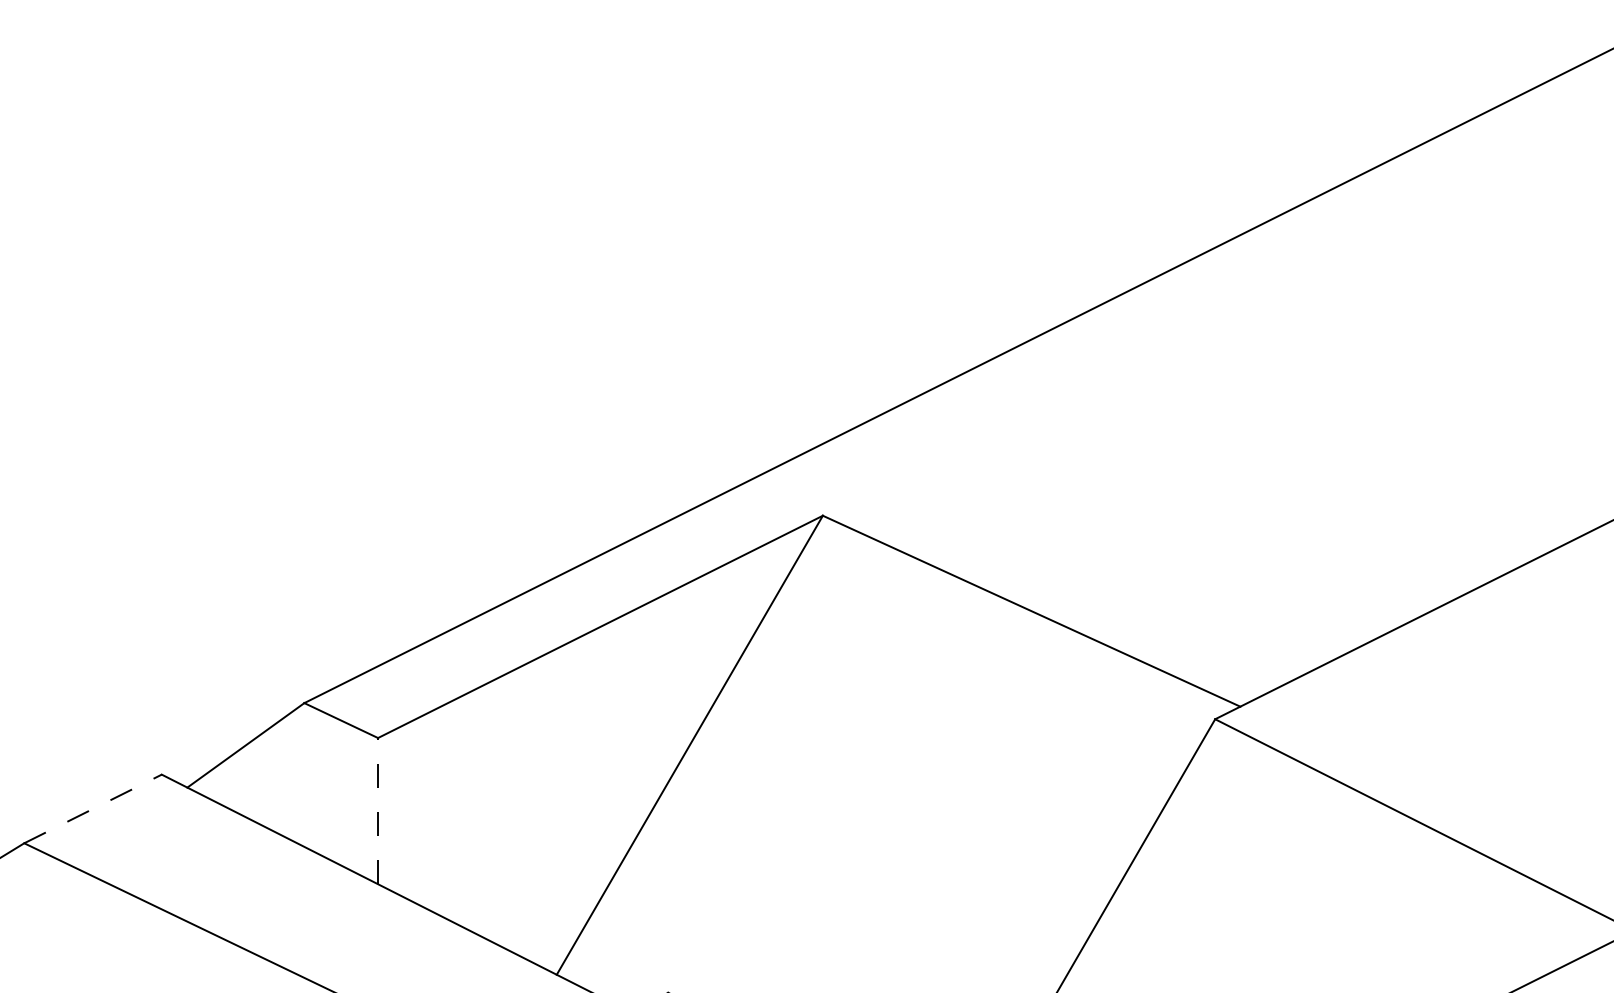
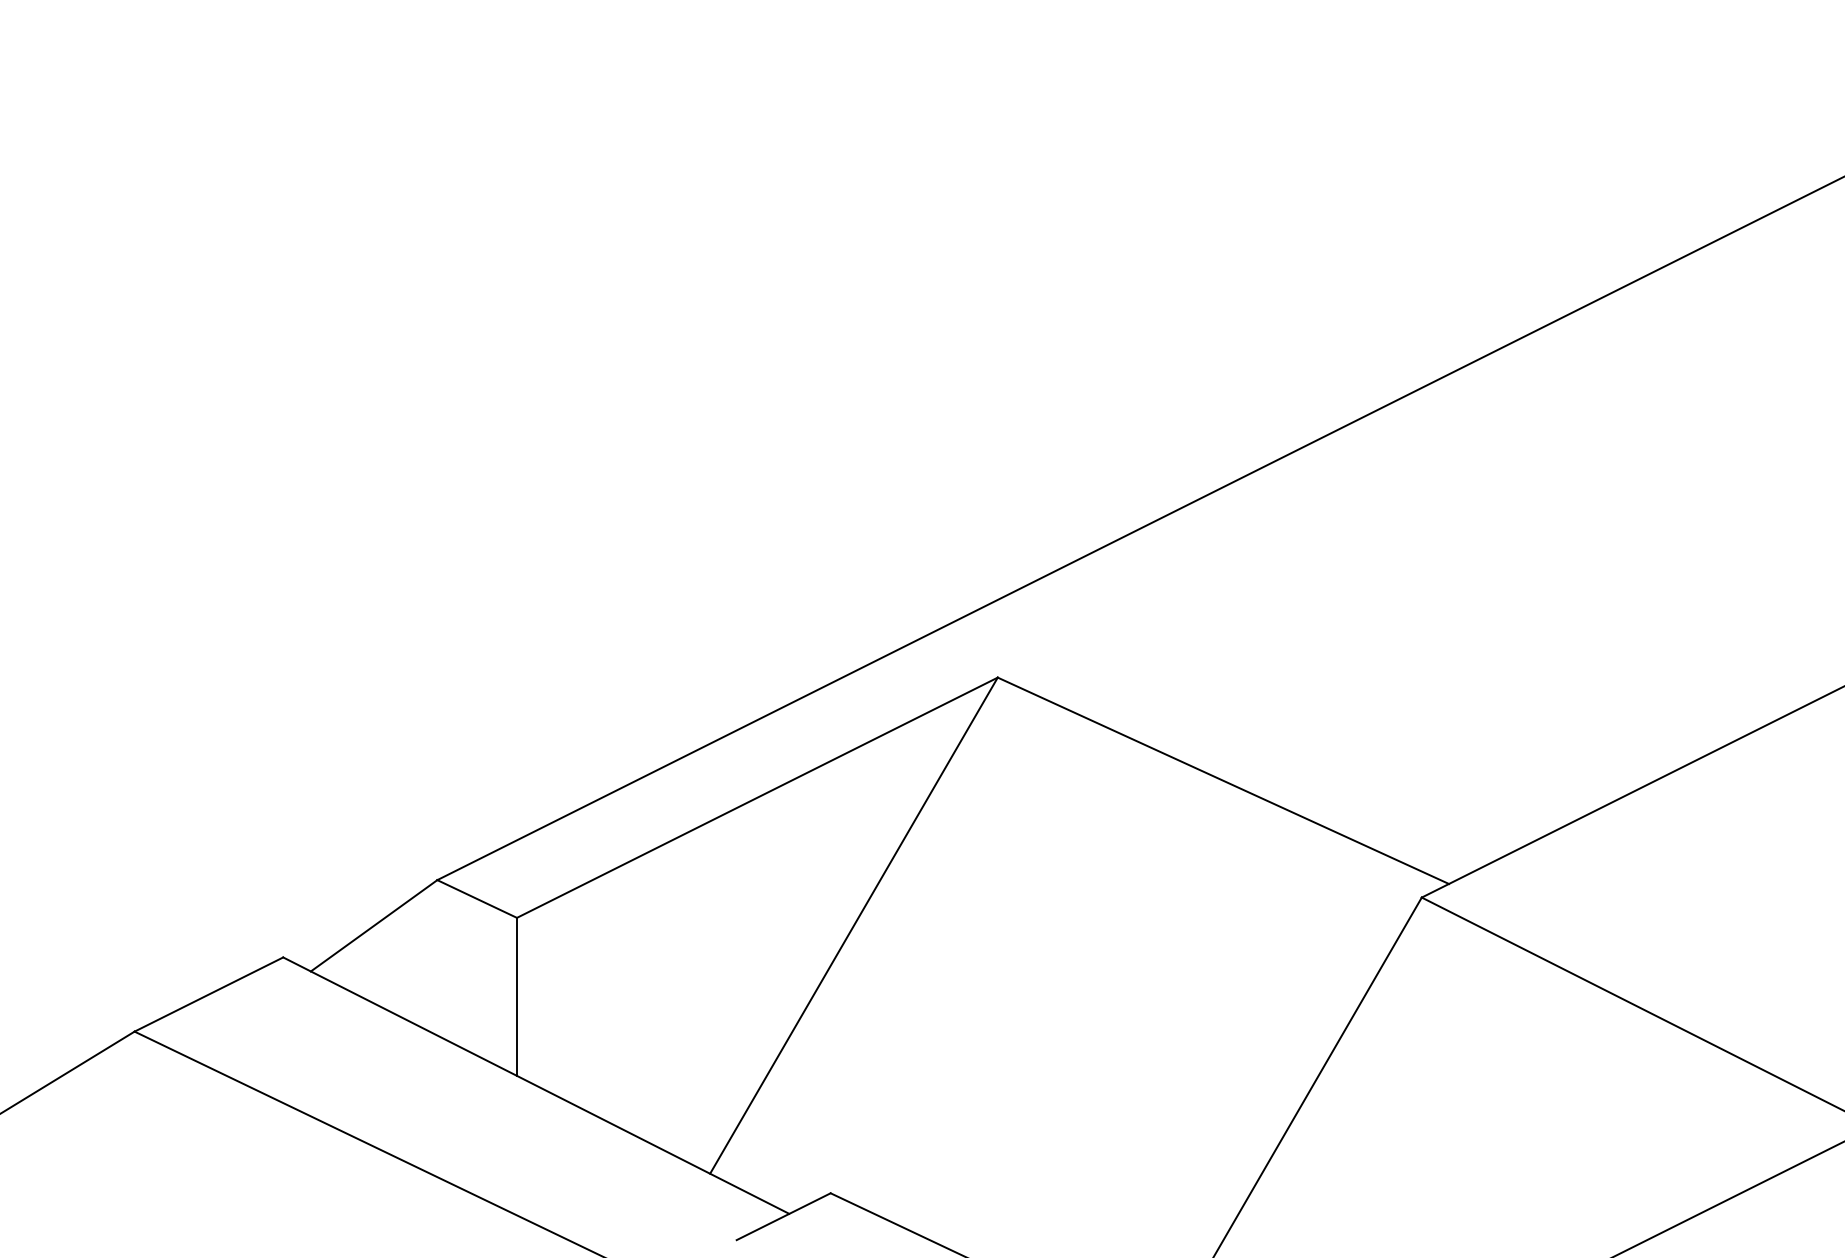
line: (93, 808) -> (209, 994), dashed -> solid
line: (377, 810) -> (516, 996), dashed -> solid

